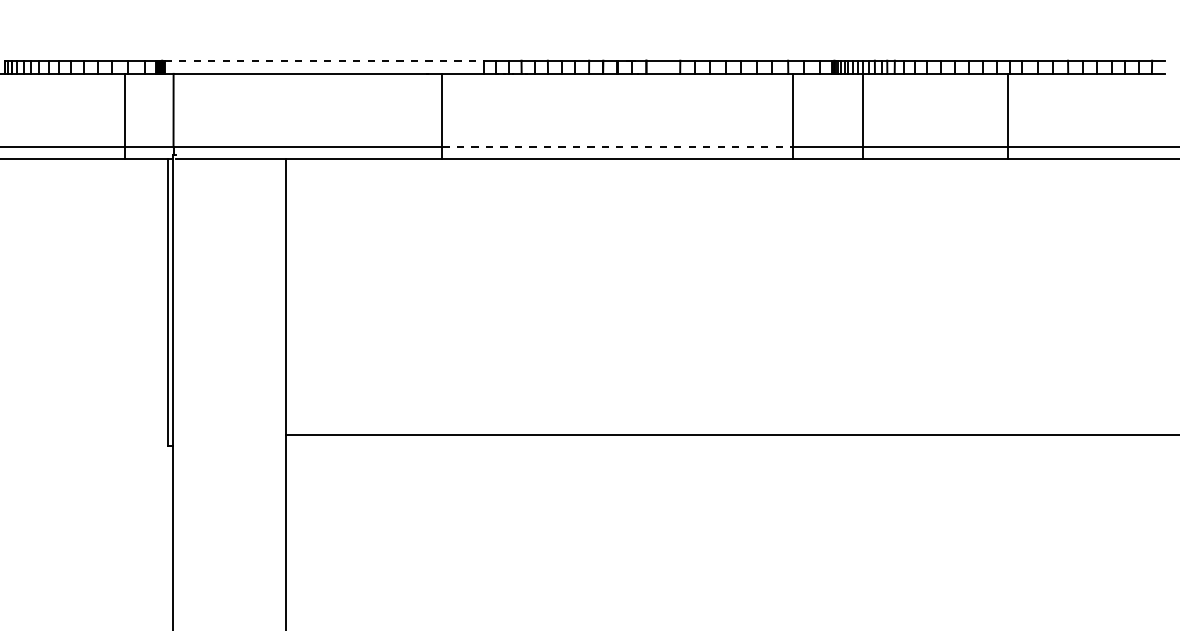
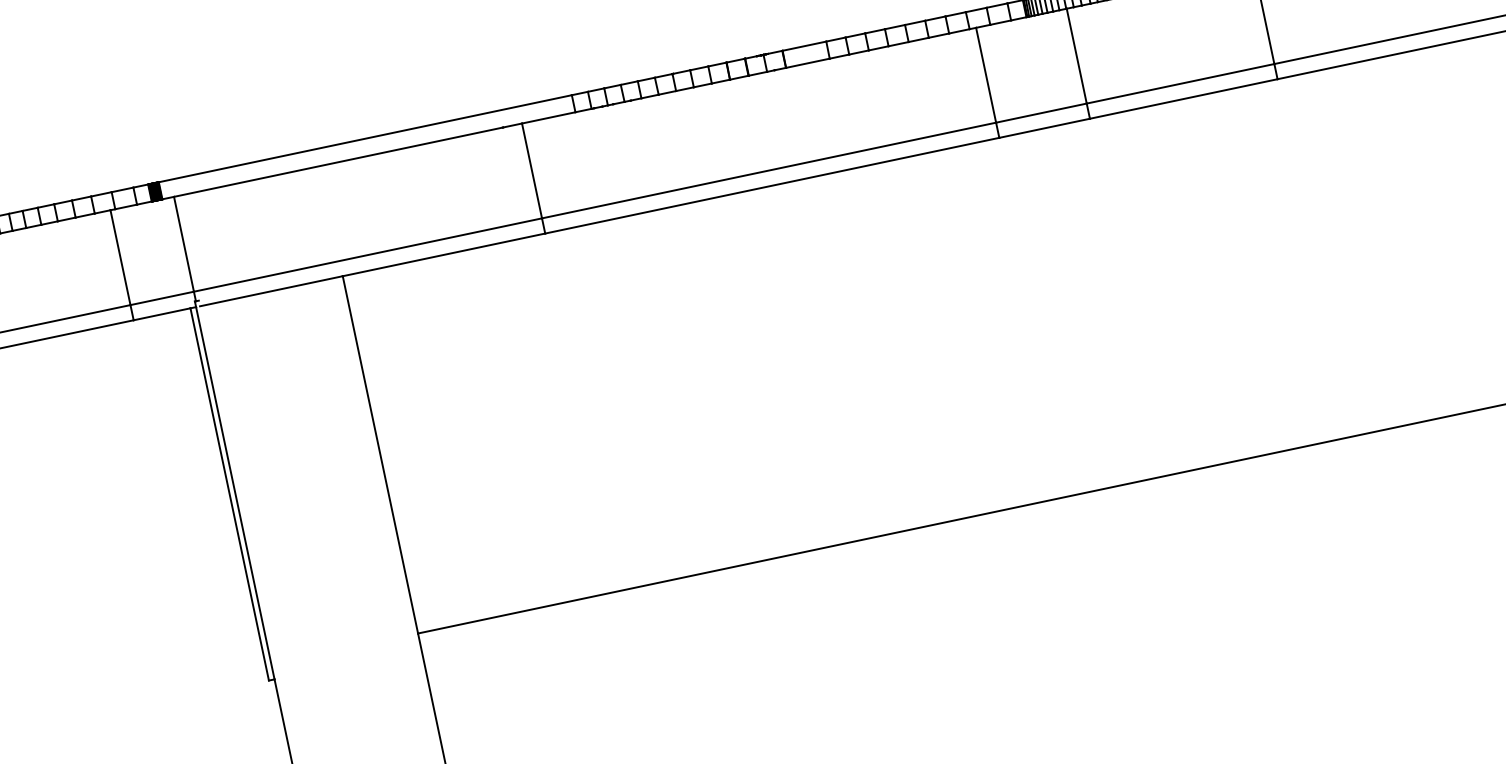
line: (324, 60) -> (365, 138), dashed -> solid
line: (618, 147) -> (769, 170), dashed -> solid

